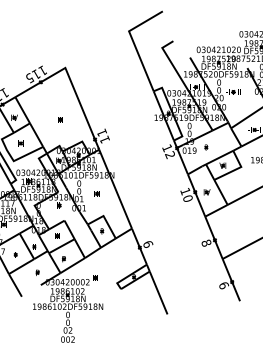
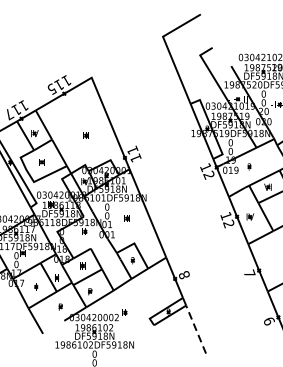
text: (187, 198) -> (228, 223), 10 -> 12
text: (206, 242) -> (249, 273), 8 -> 7
text: (148, 243) -> (184, 274), 9 -> 8
line: (158, 292) -> (195, 329), solid -> dashed

